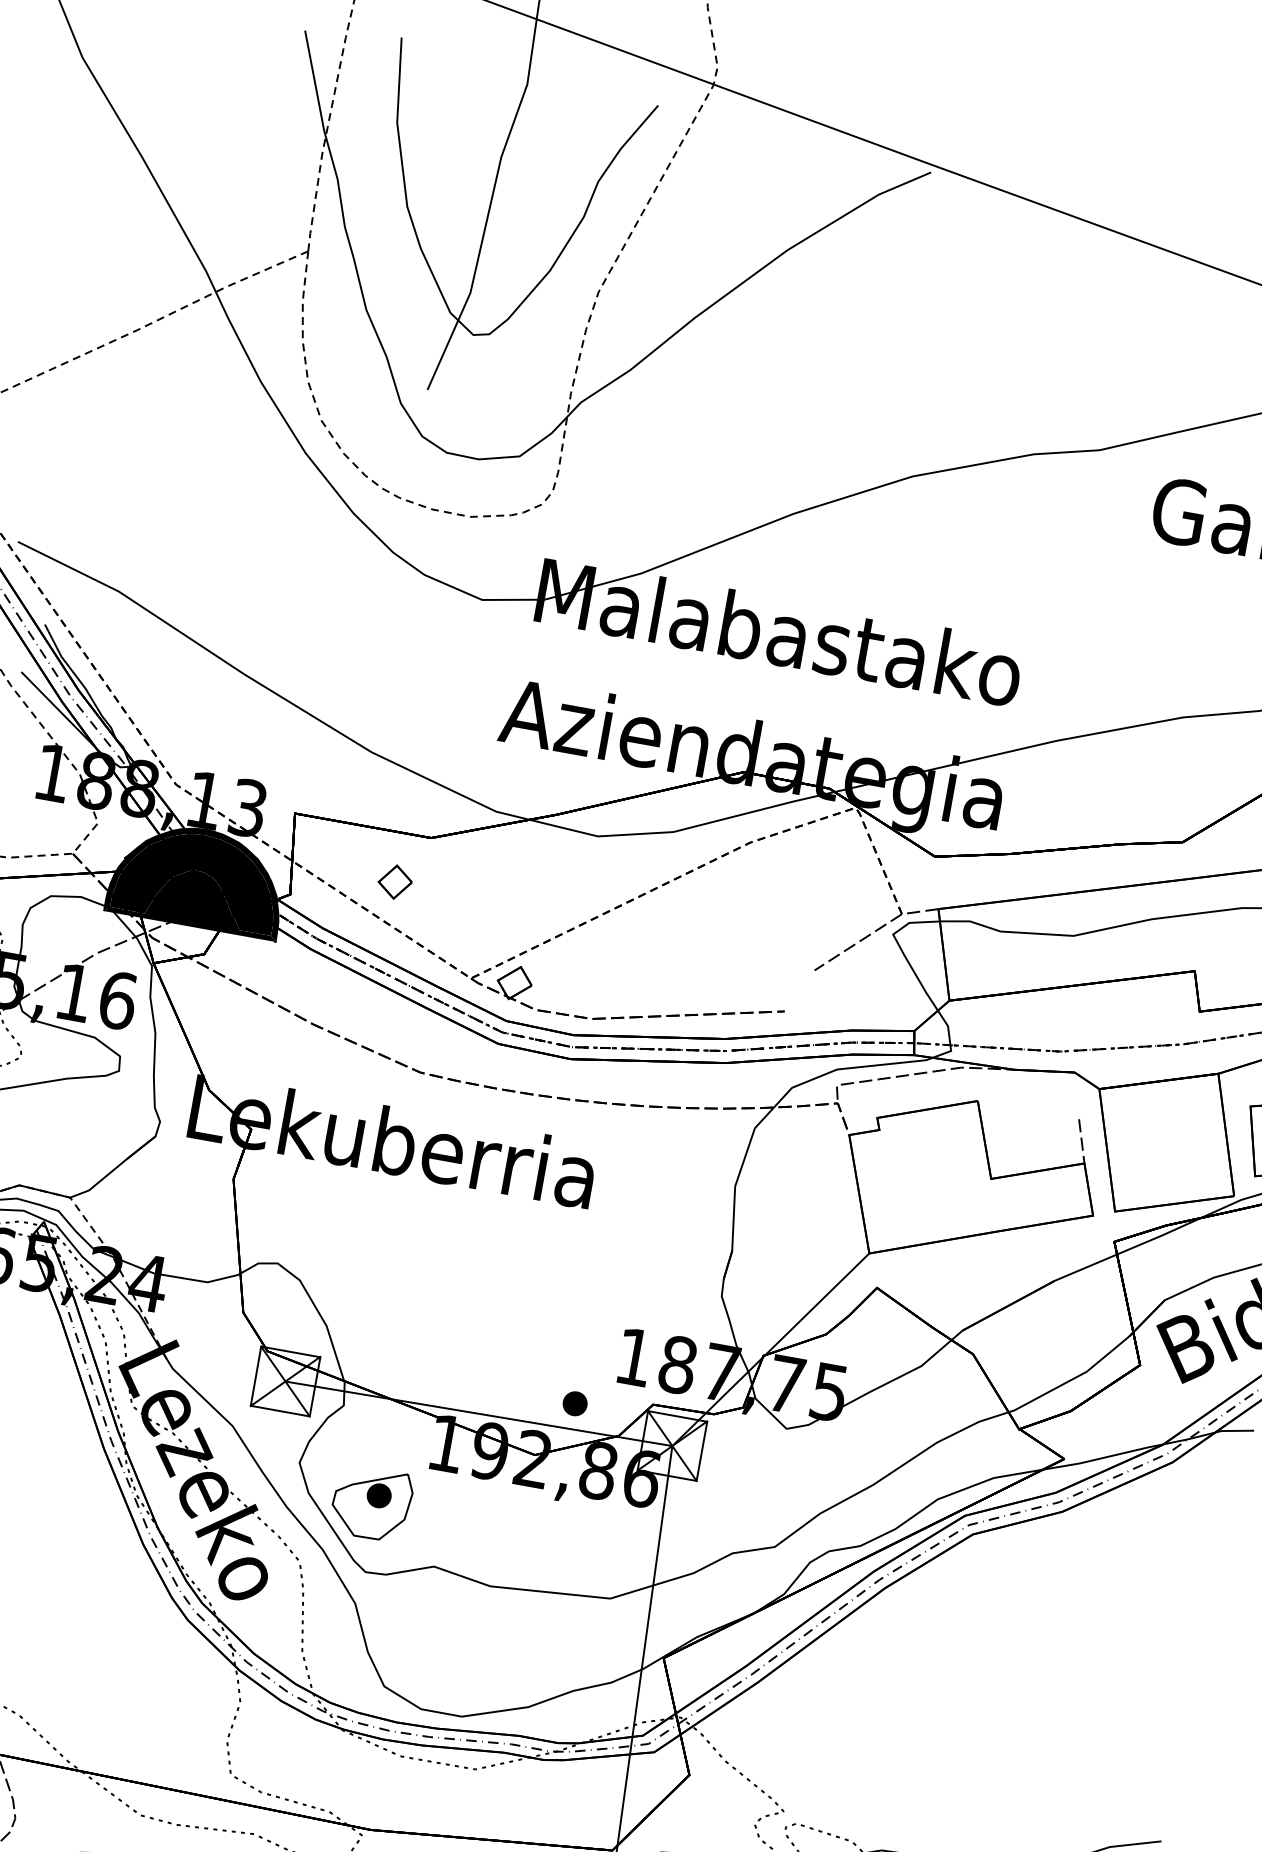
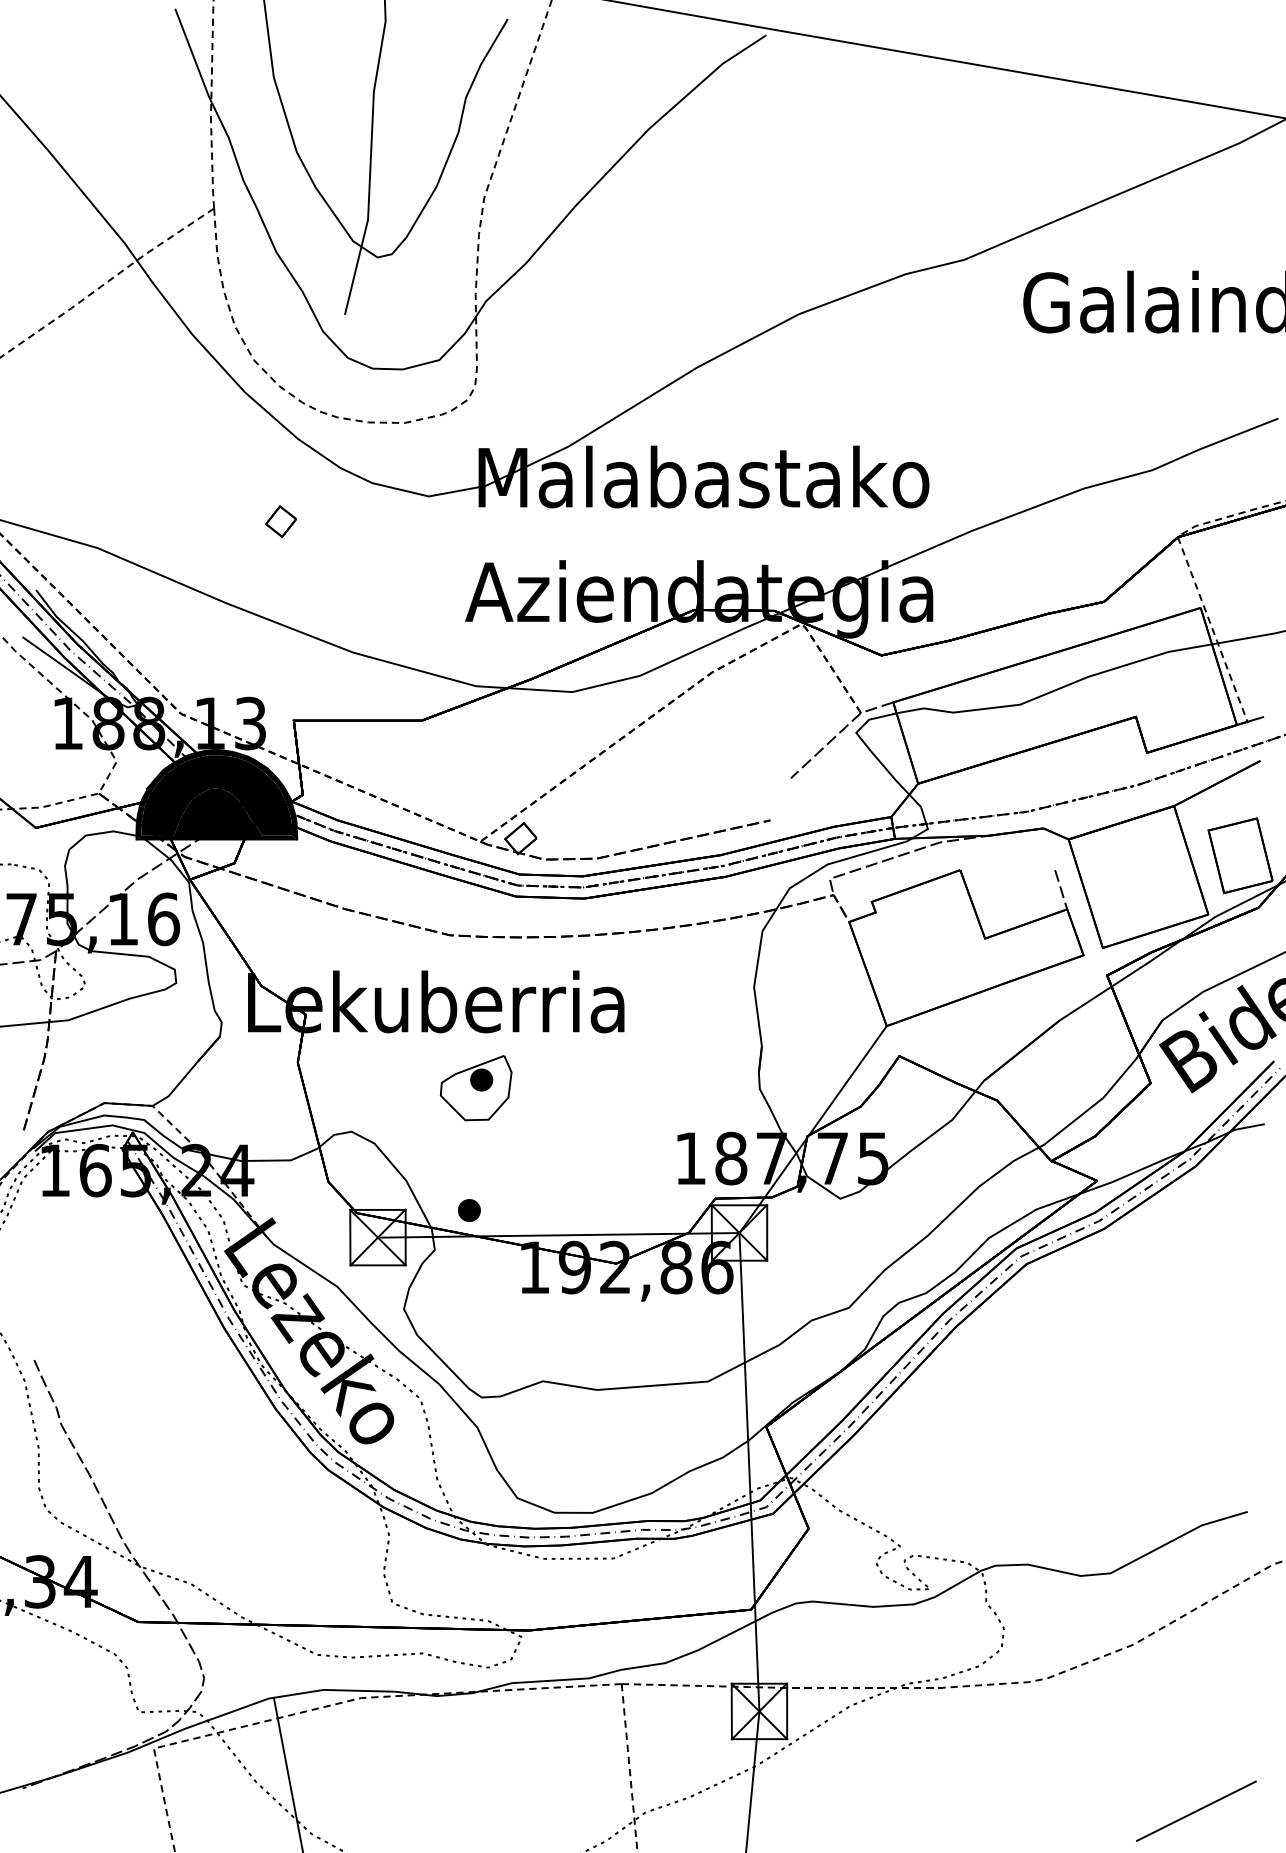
part: (394, 881) -> (280, 521), moved
part: (575, 1403) -> (469, 1210), moved
part: (371, 1503) -> (475, 1088), moved

